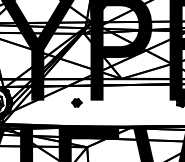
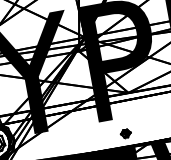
part: (76, 102) -> (125, 133), moved

